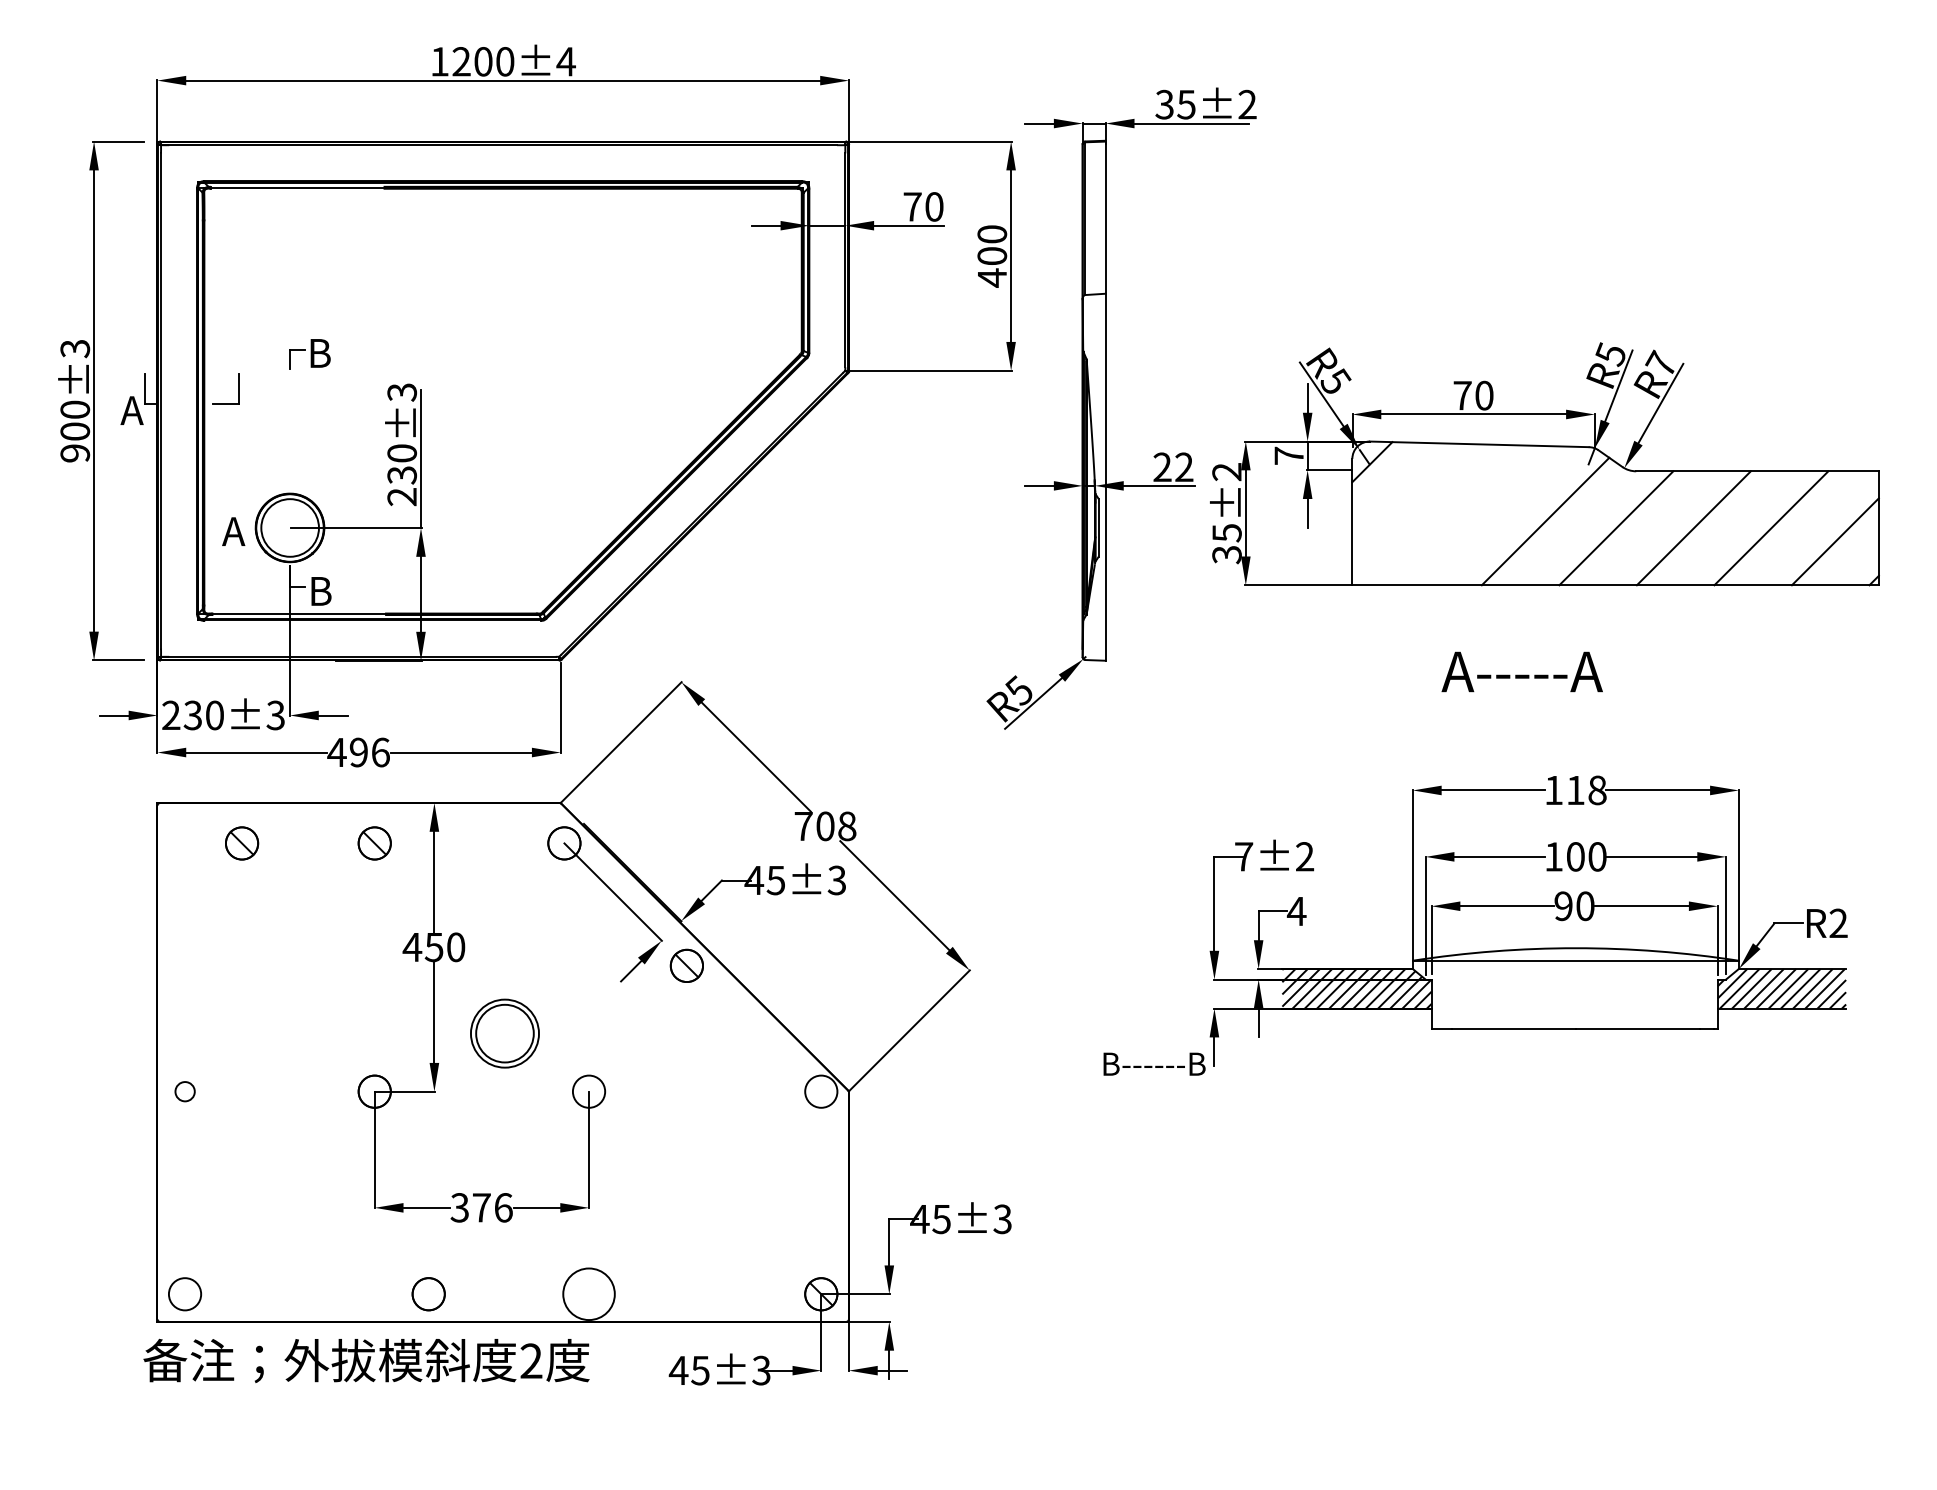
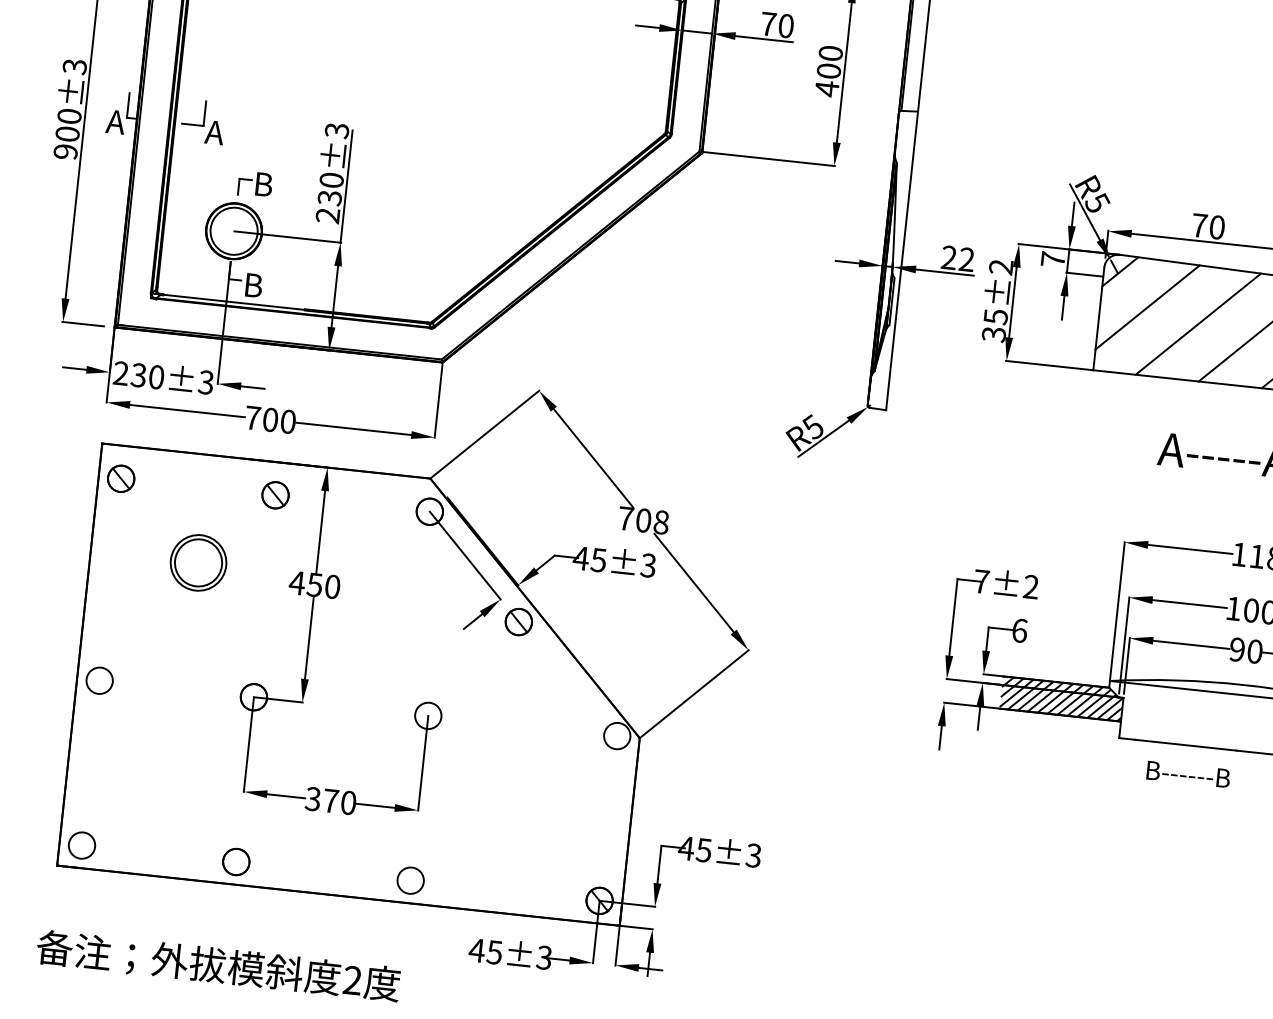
part: (309, 354) -> (255, 184), moved
line: (1410, 501) -> (1147, 307), added
line: (1473, 515) -> (1197, 324), added
text: (233, 531) -> (214, 132), moved
text: (358, 752) -> (270, 419), 496 -> 700
part: (242, 843) -> (121, 478), moved
text: (1296, 911) -> (1019, 630), 4 -> 6
part: (504, 1033) -> (198, 562), moved
text: (1154, 1063) -> (1188, 773), moved
circle: (185, 1091) -> (100, 680), size x1.67
text: (503, 1207) -> (348, 802), 376 -> 370
circle: (428, 1294) -> (236, 862), moved
circle: (588, 1294) -> (410, 880), size x0.62
text: (366, 1360) -> (218, 965), moved

